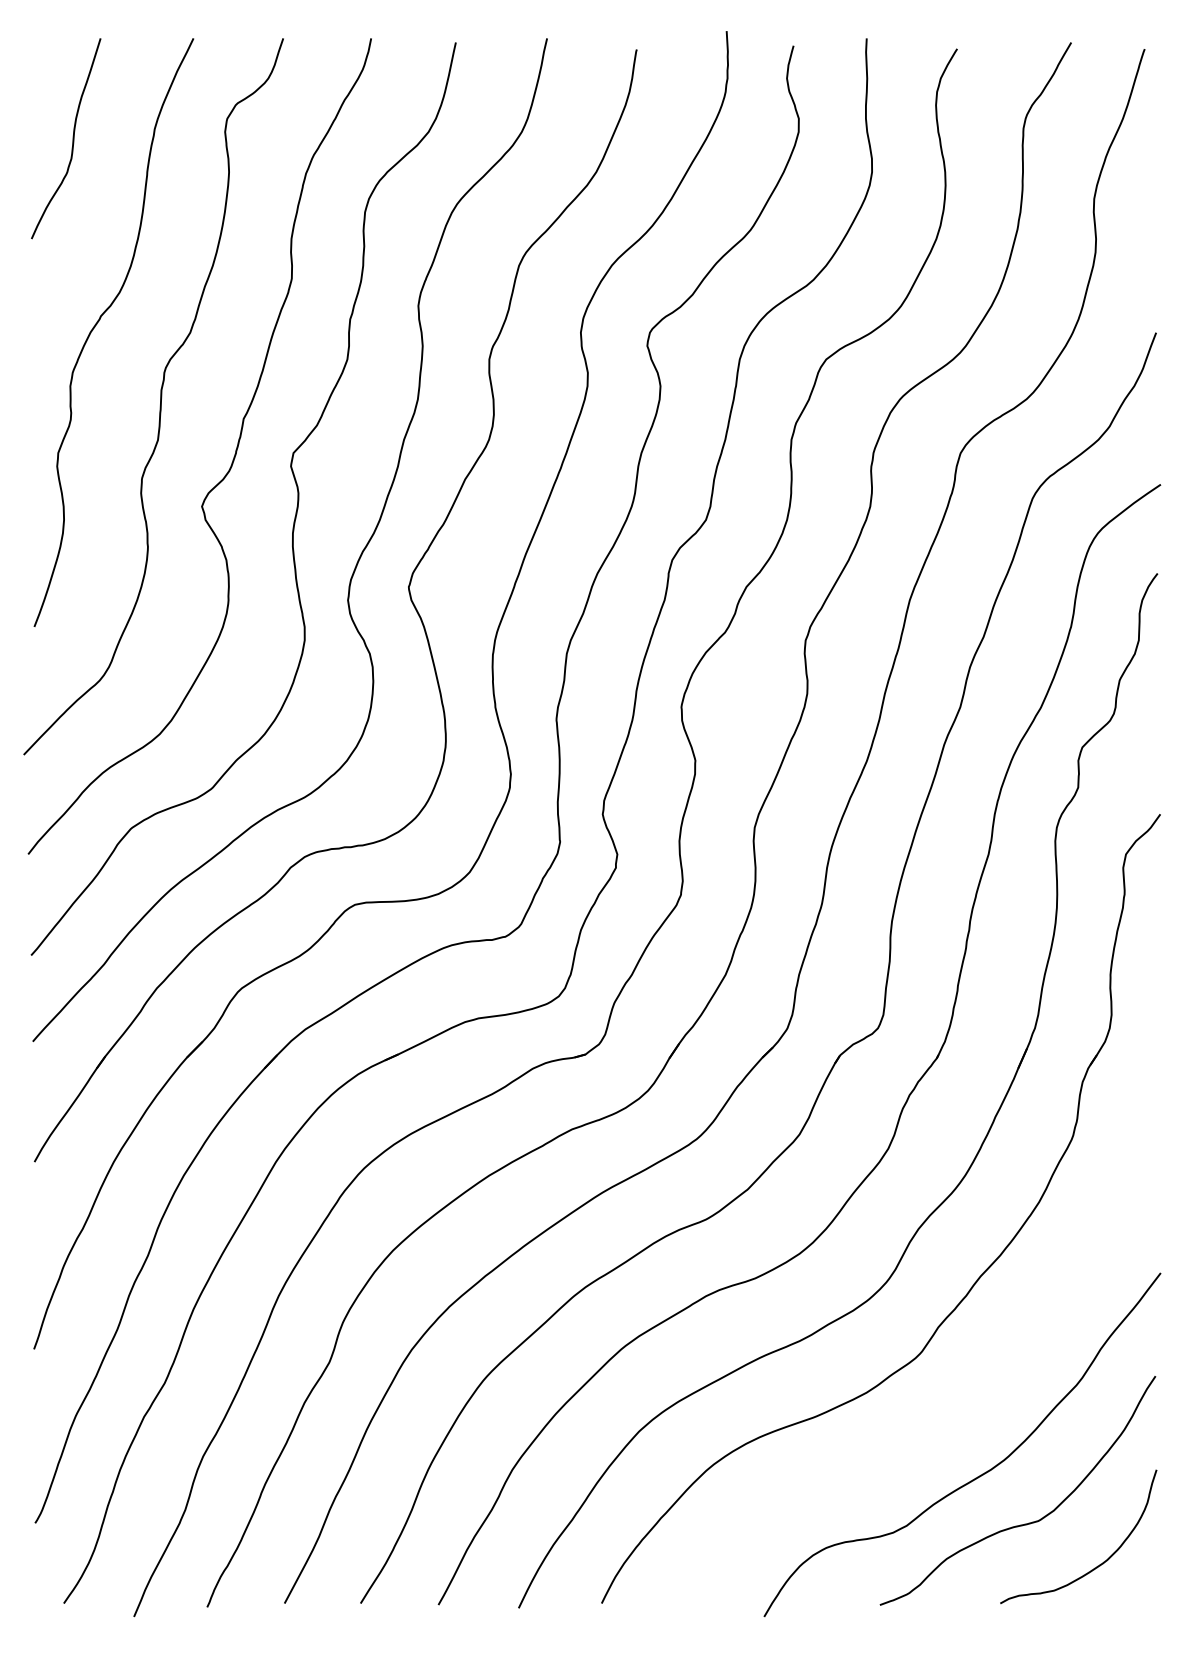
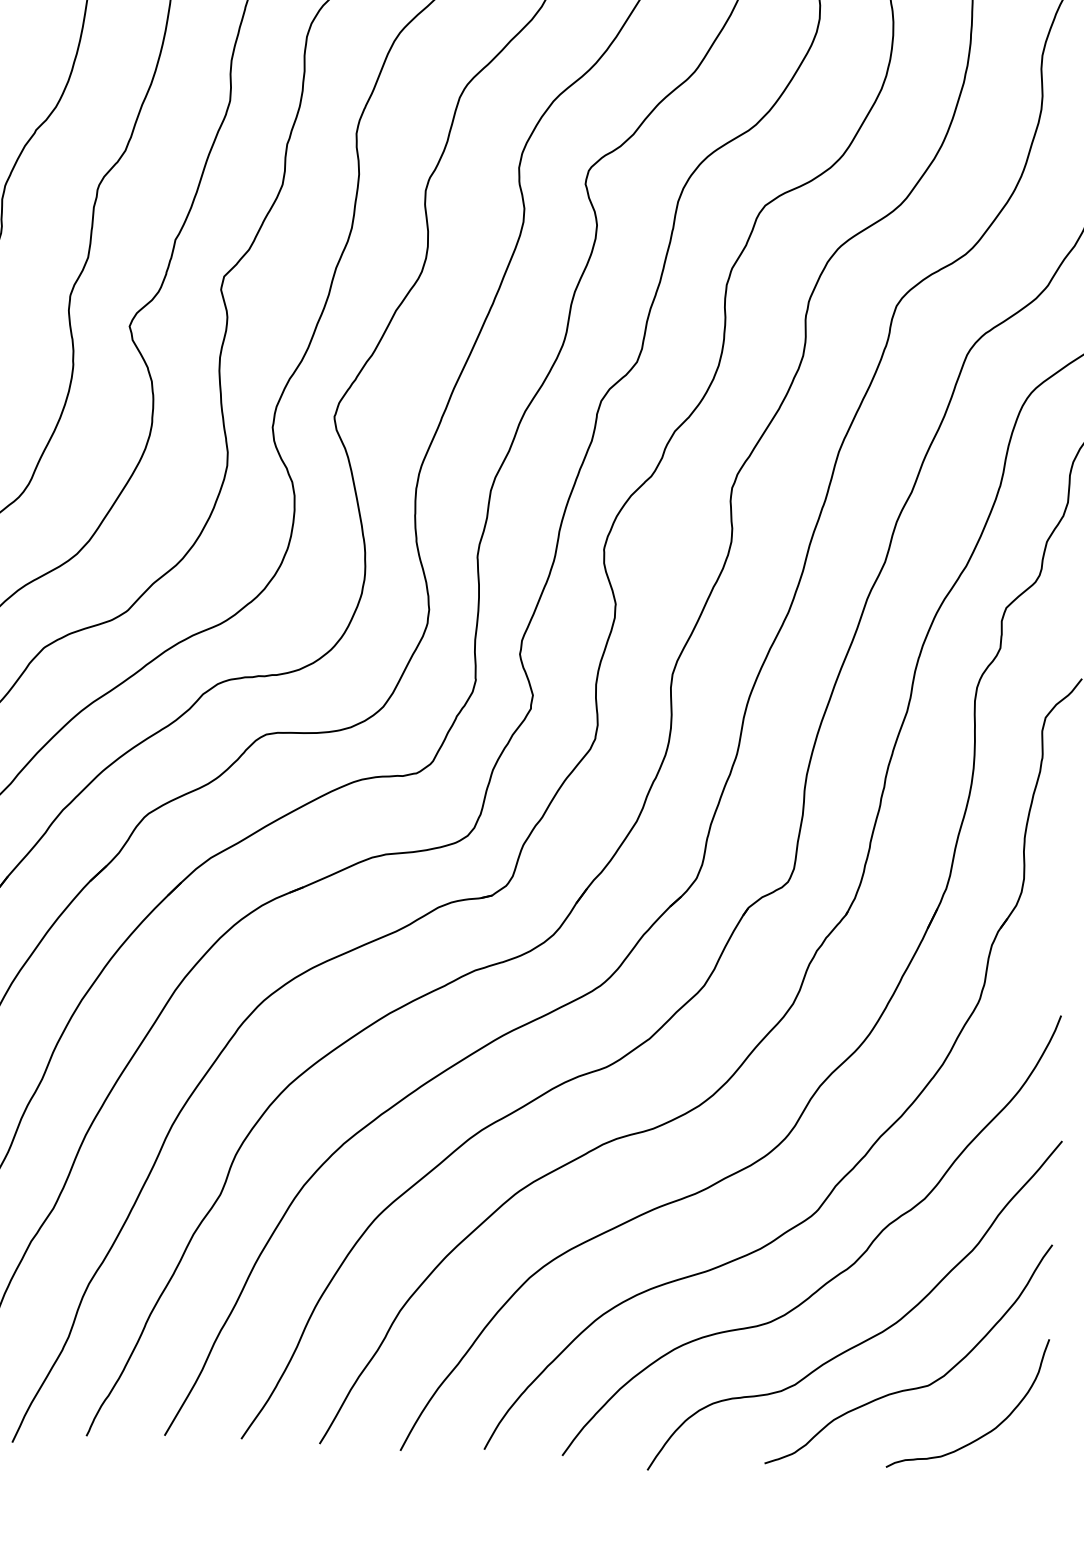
curve: (942, 1415) -> (835, 1275), added

